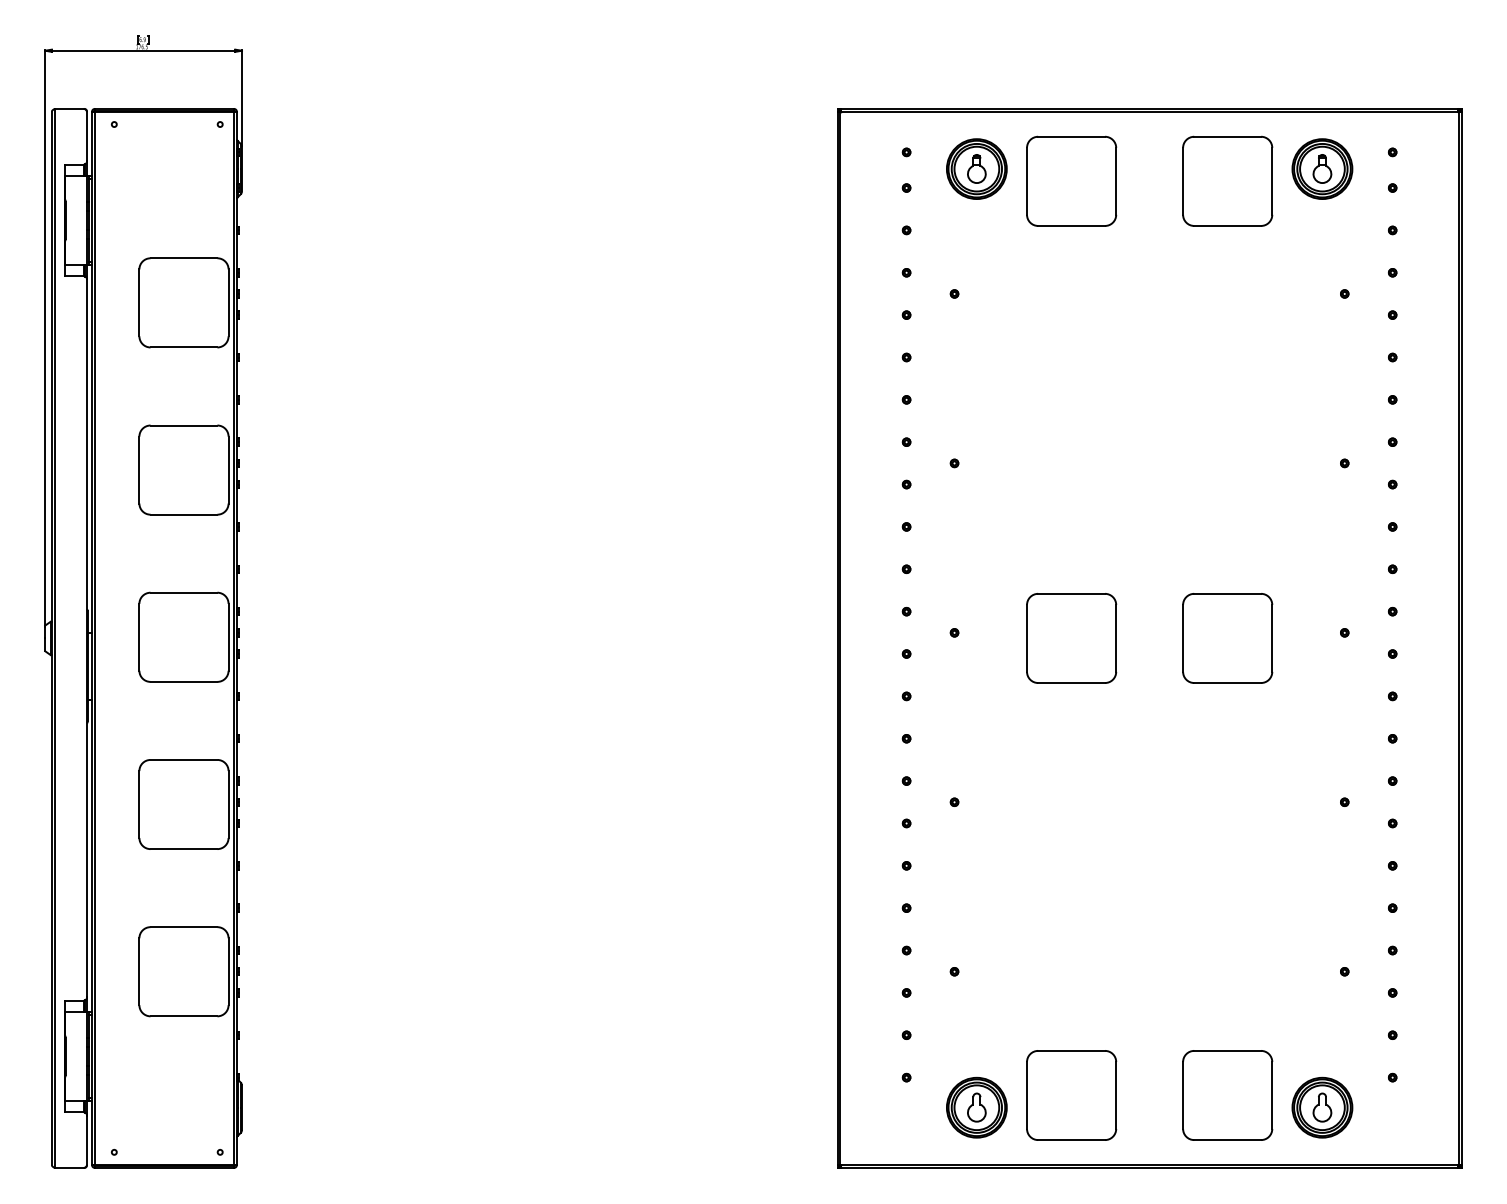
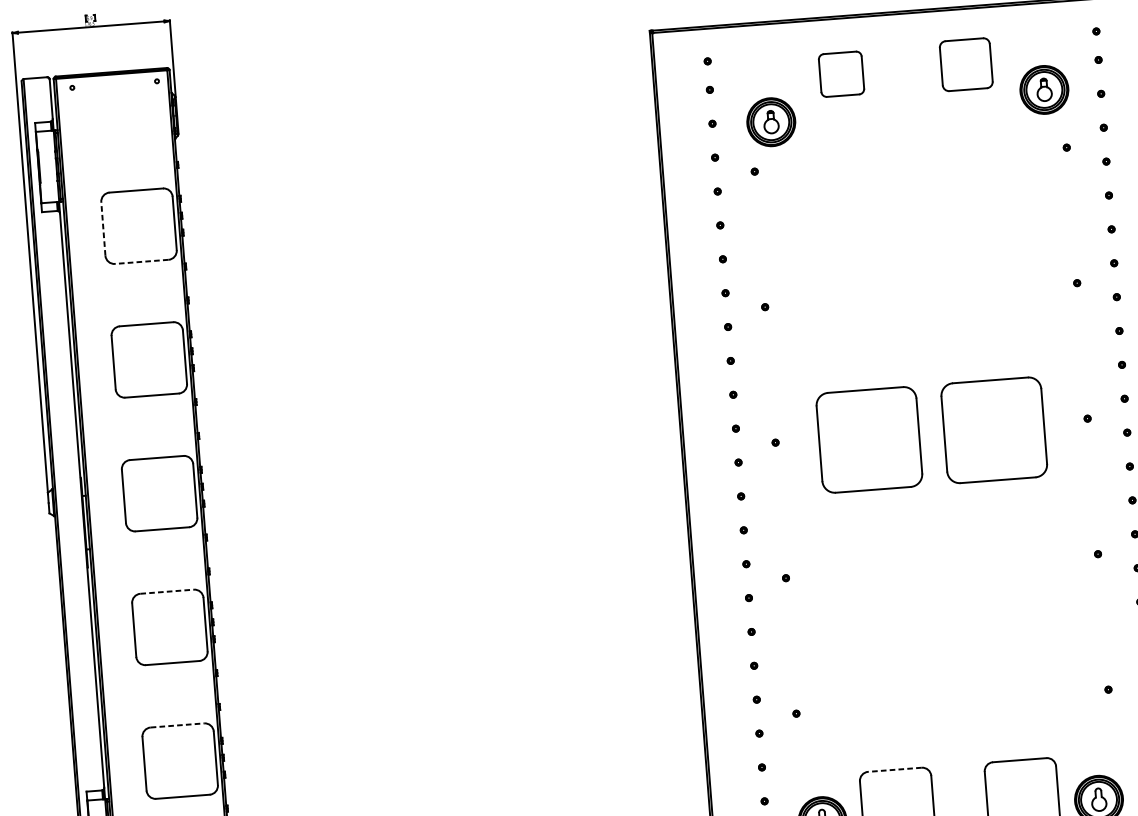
part: (976, 168) -> (770, 121), moved
part: (1322, 168) -> (1044, 89), moved
part: (1071, 180) -> (841, 73), size x0.6
part: (1227, 180) -> (966, 64), size x0.7
line: (139, 302) -> (103, 228), solid -> dashed
line: (183, 347) -> (141, 261), solid -> dashed
part: (1071, 638) -> (869, 440), size x1.4
part: (1227, 638) -> (994, 430), size x1.4
line: (184, 759) -> (167, 591), solid -> dashed
line: (184, 927) -> (177, 725), solid -> dashed
line: (1071, 1050) -> (894, 769), solid -> dashed

